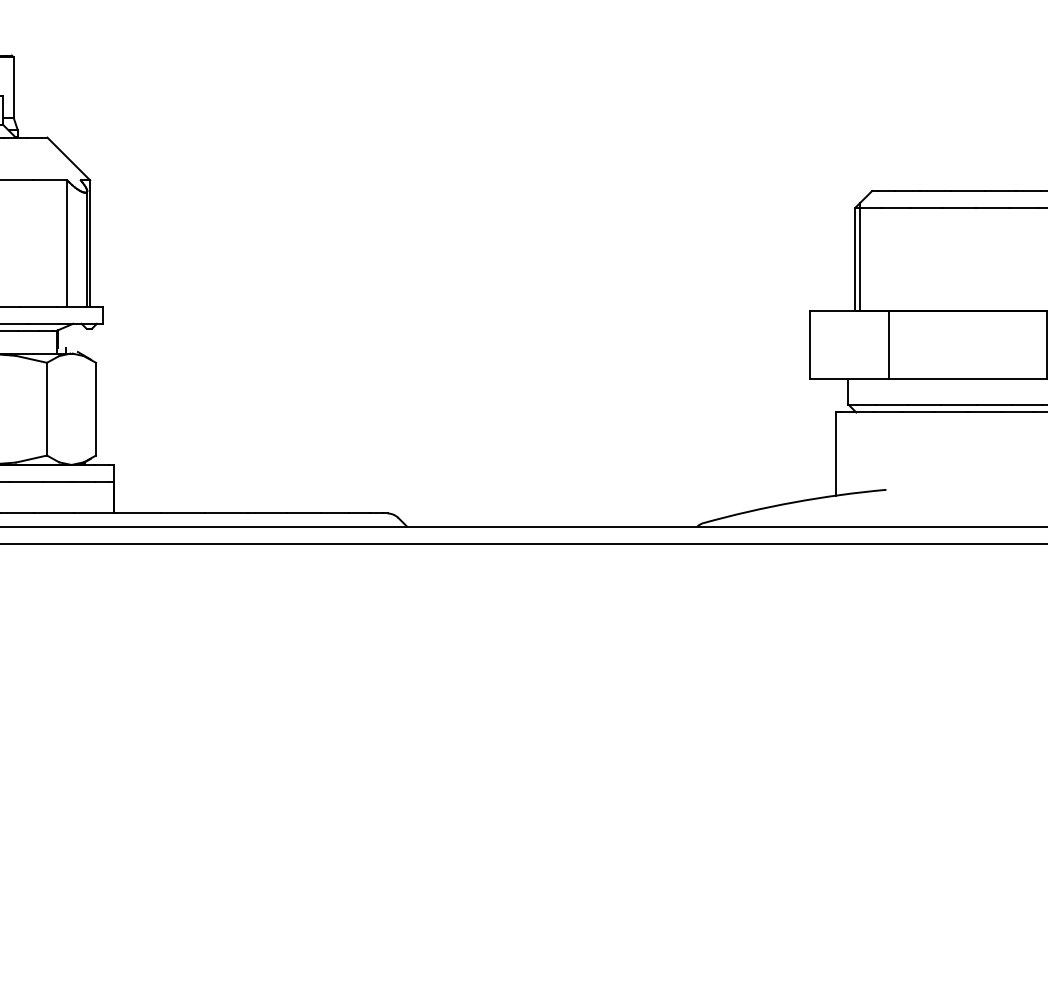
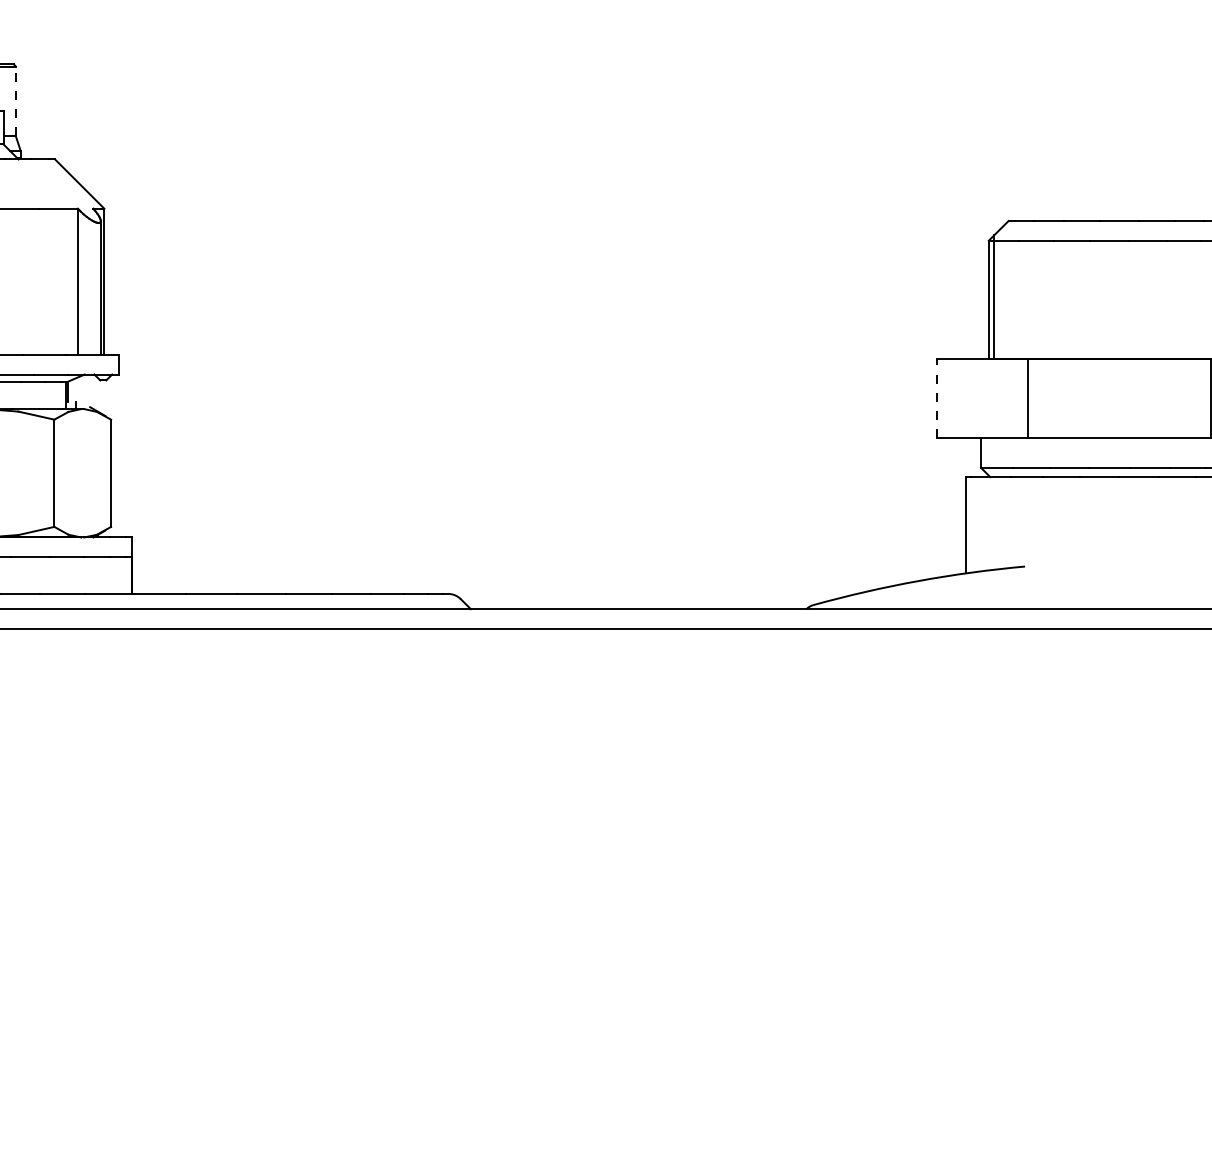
line: (13, 87) -> (15, 101), solid -> dashed
line: (810, 344) -> (937, 398), solid -> dashed

